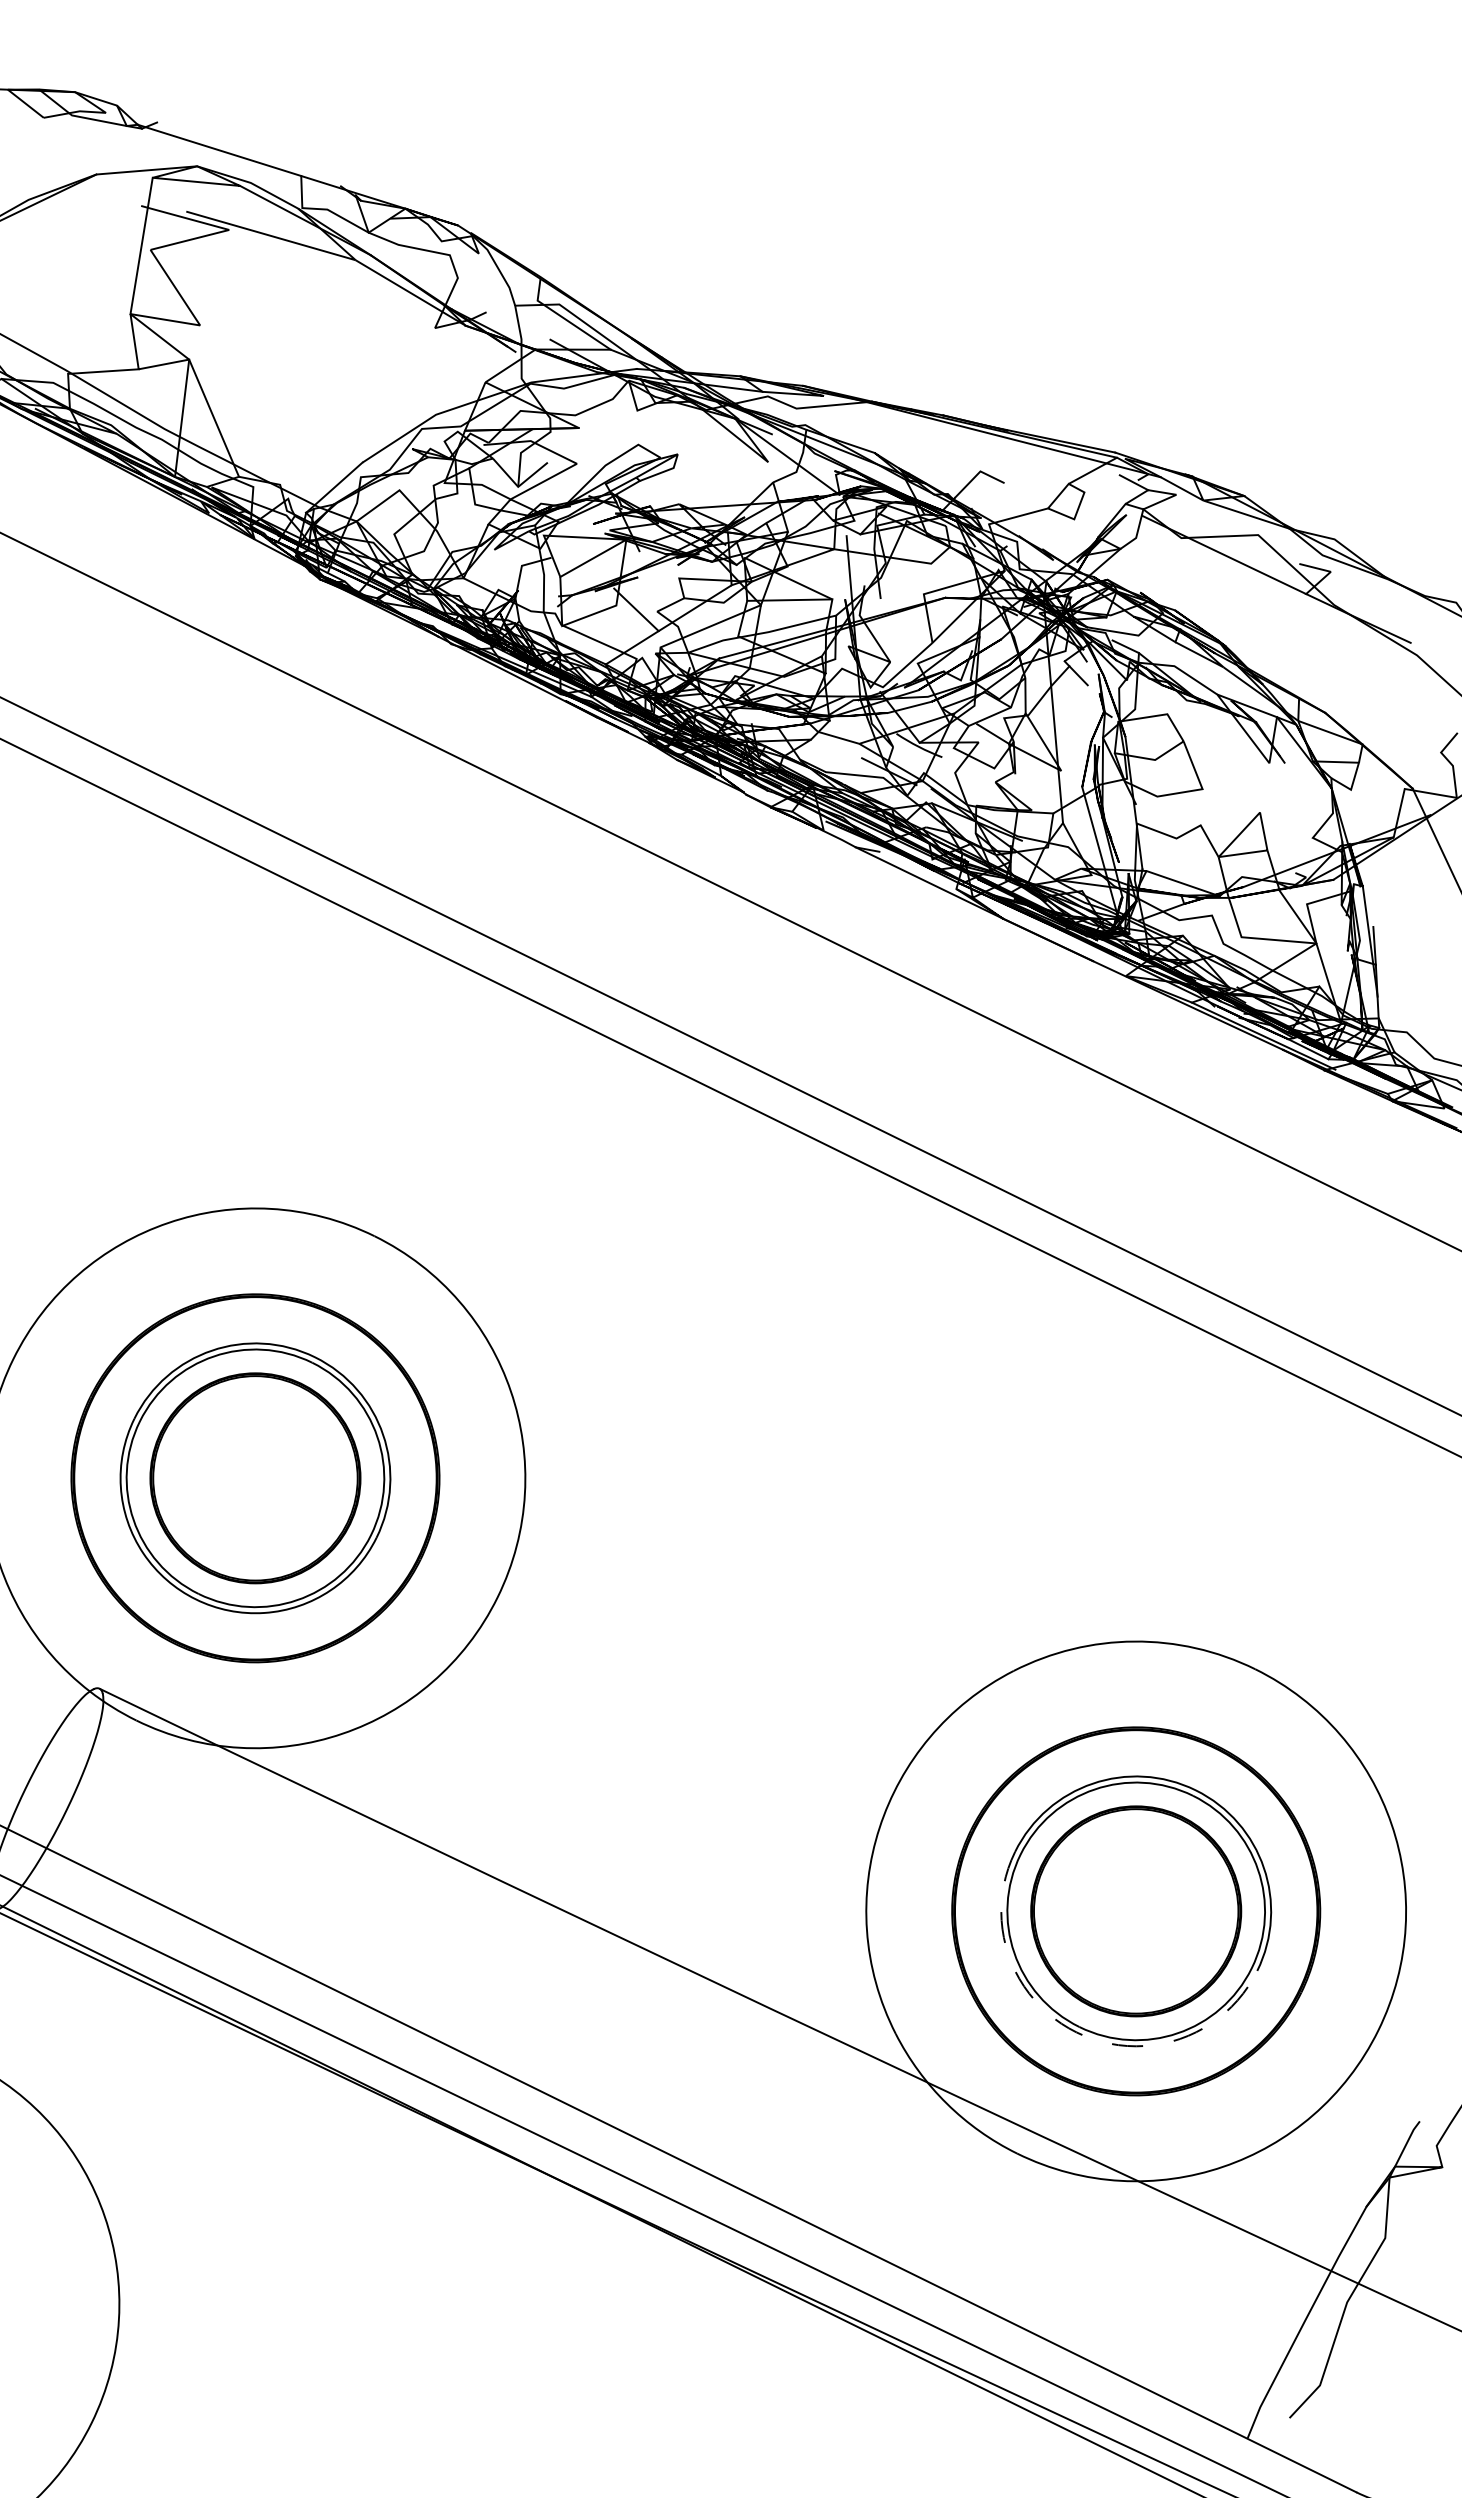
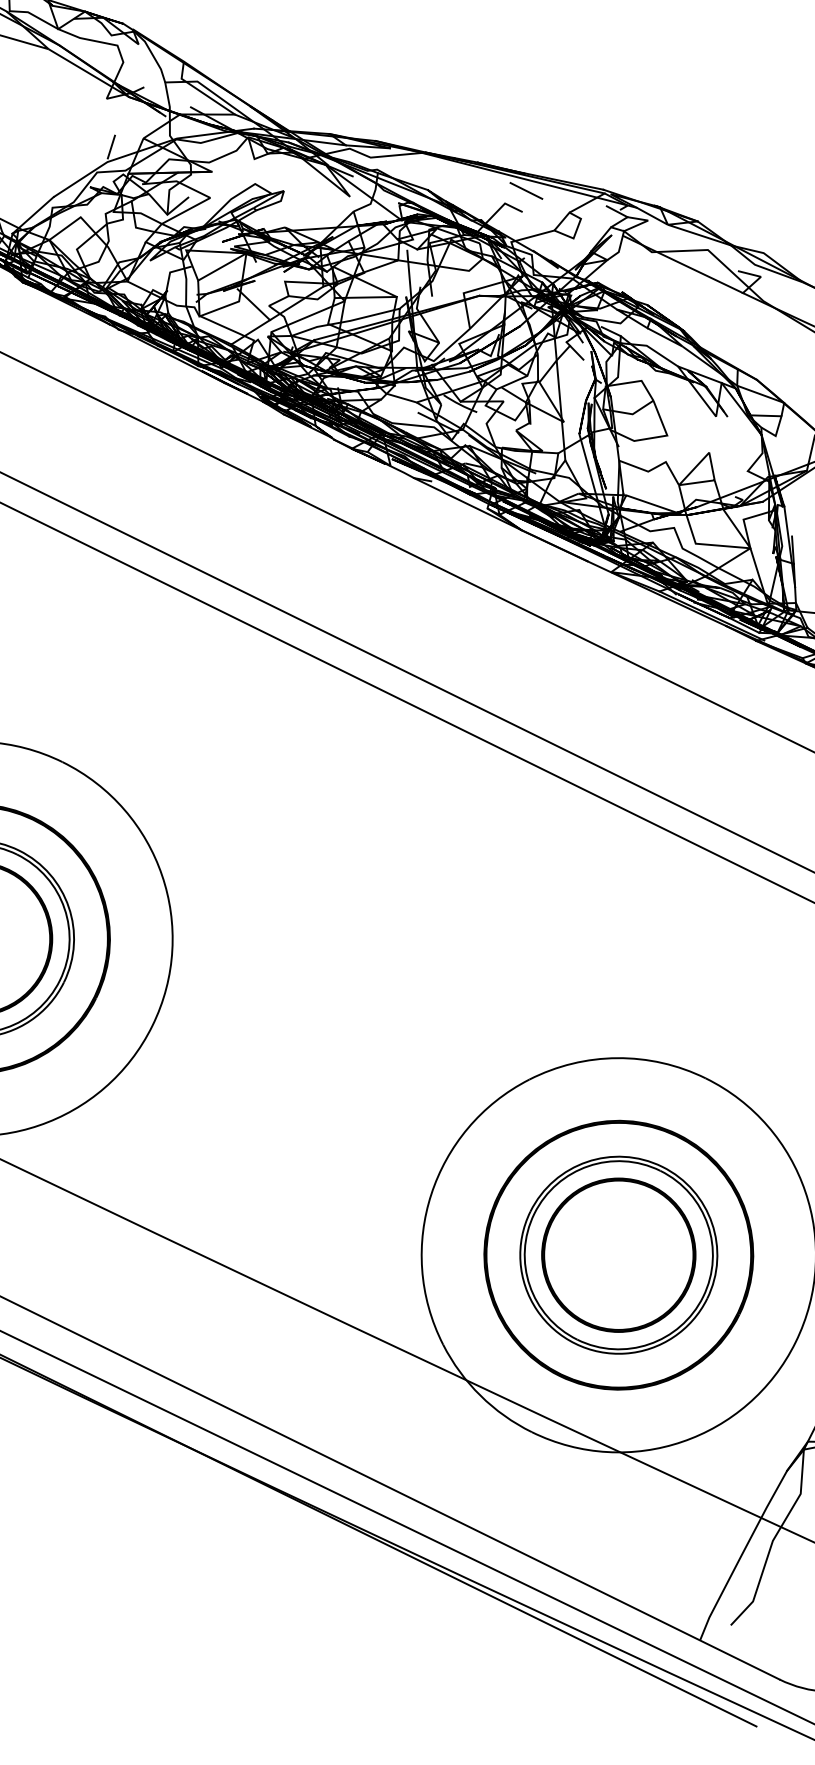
line: (441, 393) -> (111, 146), added
line: (1009, 454) -> (526, 191), added
arc: (1076, 2032) -> (575, 1343), dashed -> solid

